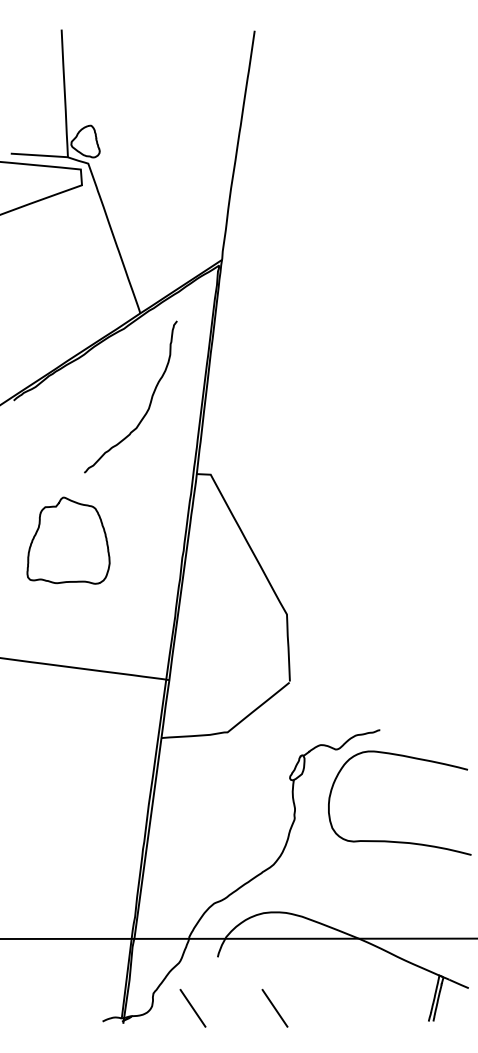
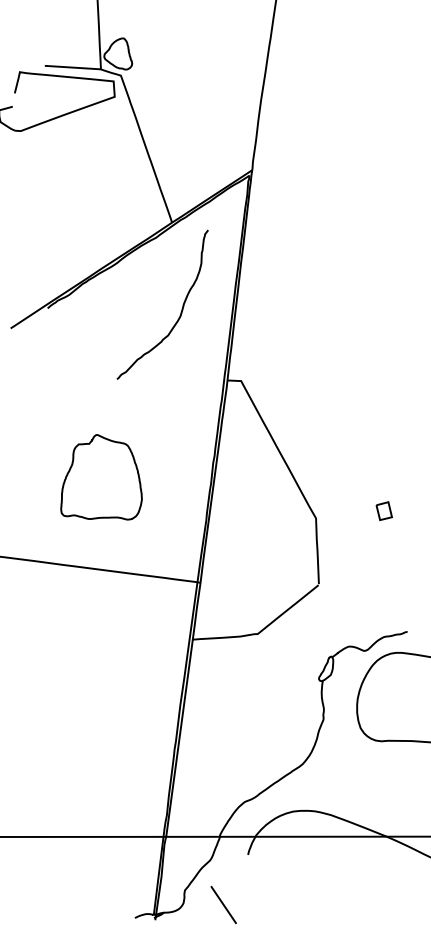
part: (68, 540) -> (101, 477), moved
part: (356, 607) -> (384, 511), added
line: (274, 1008) -> (303, 905), removed

